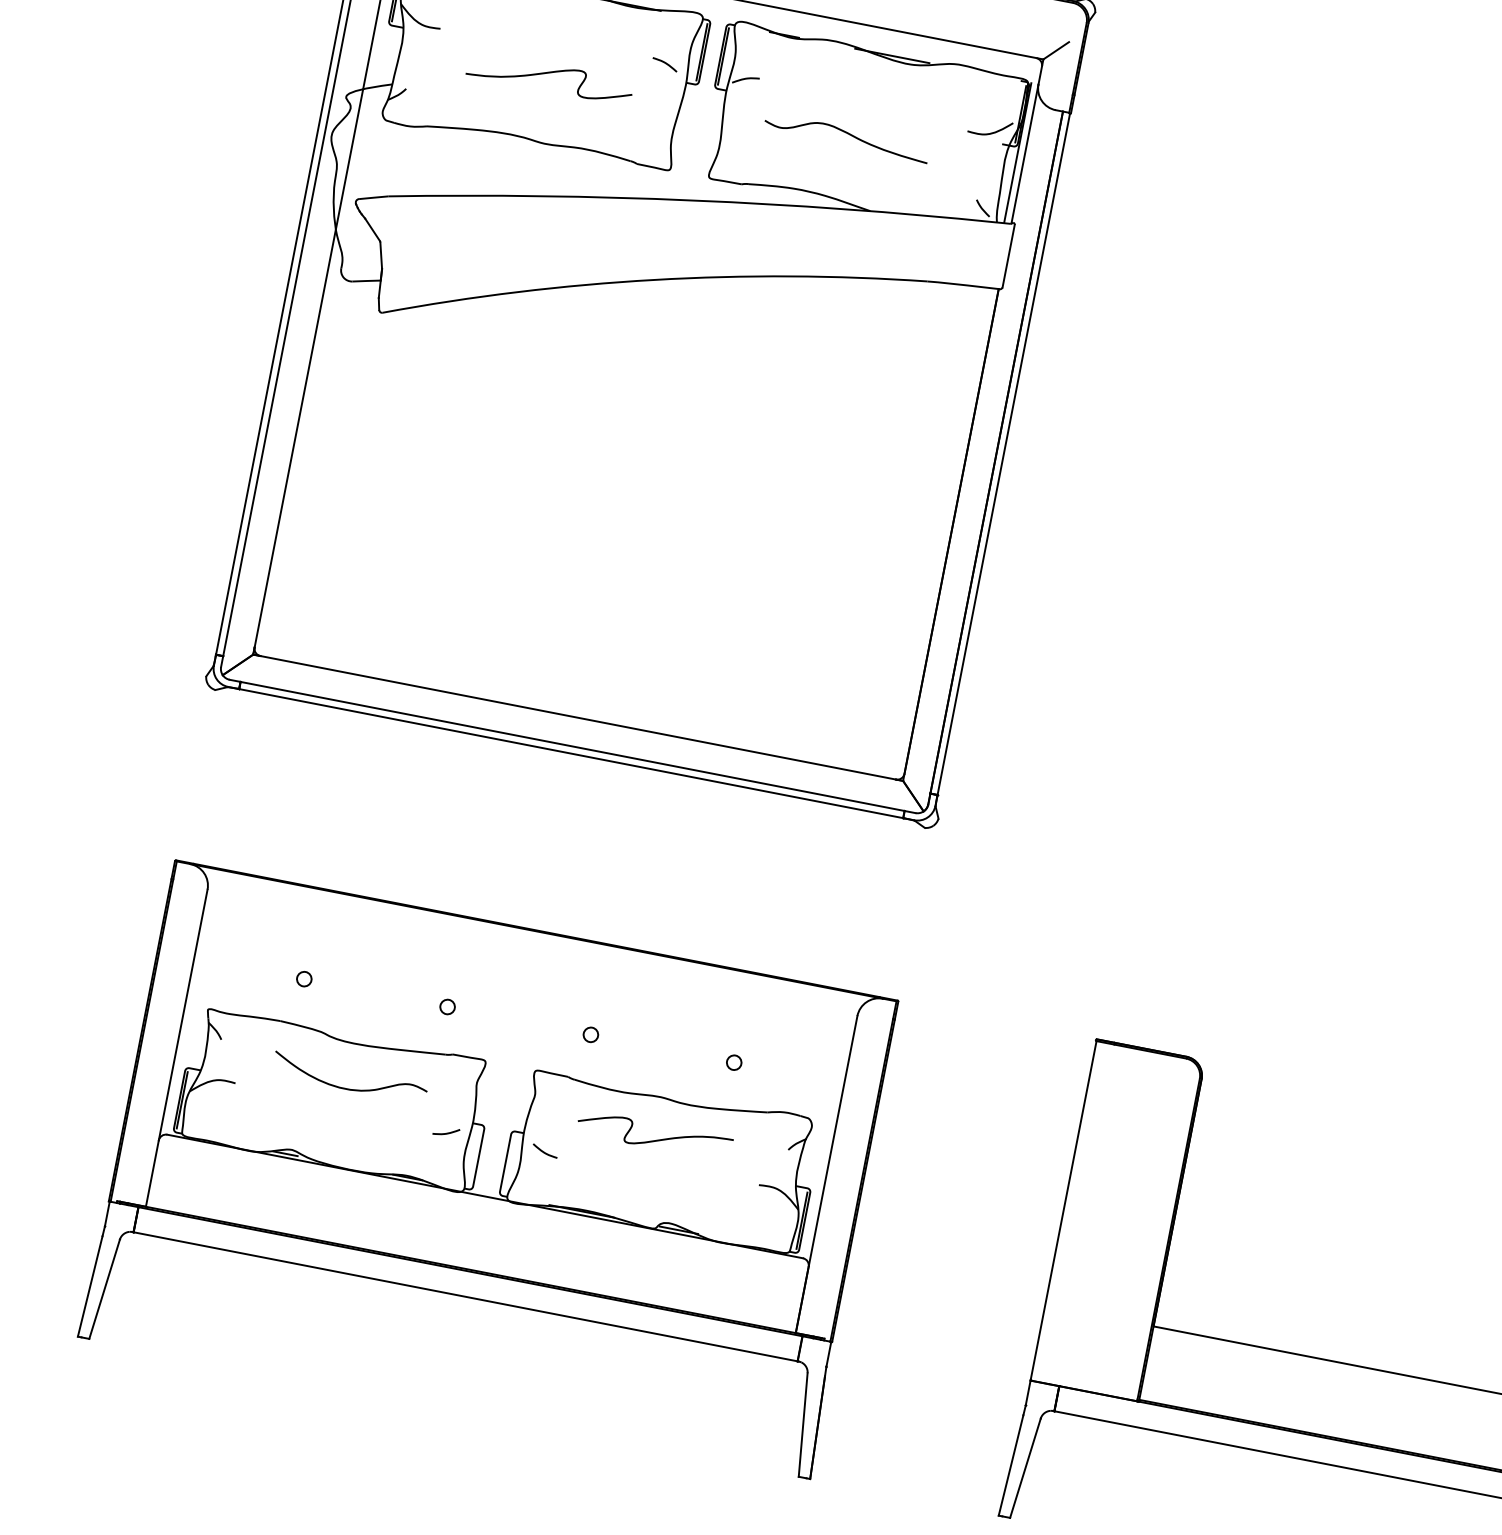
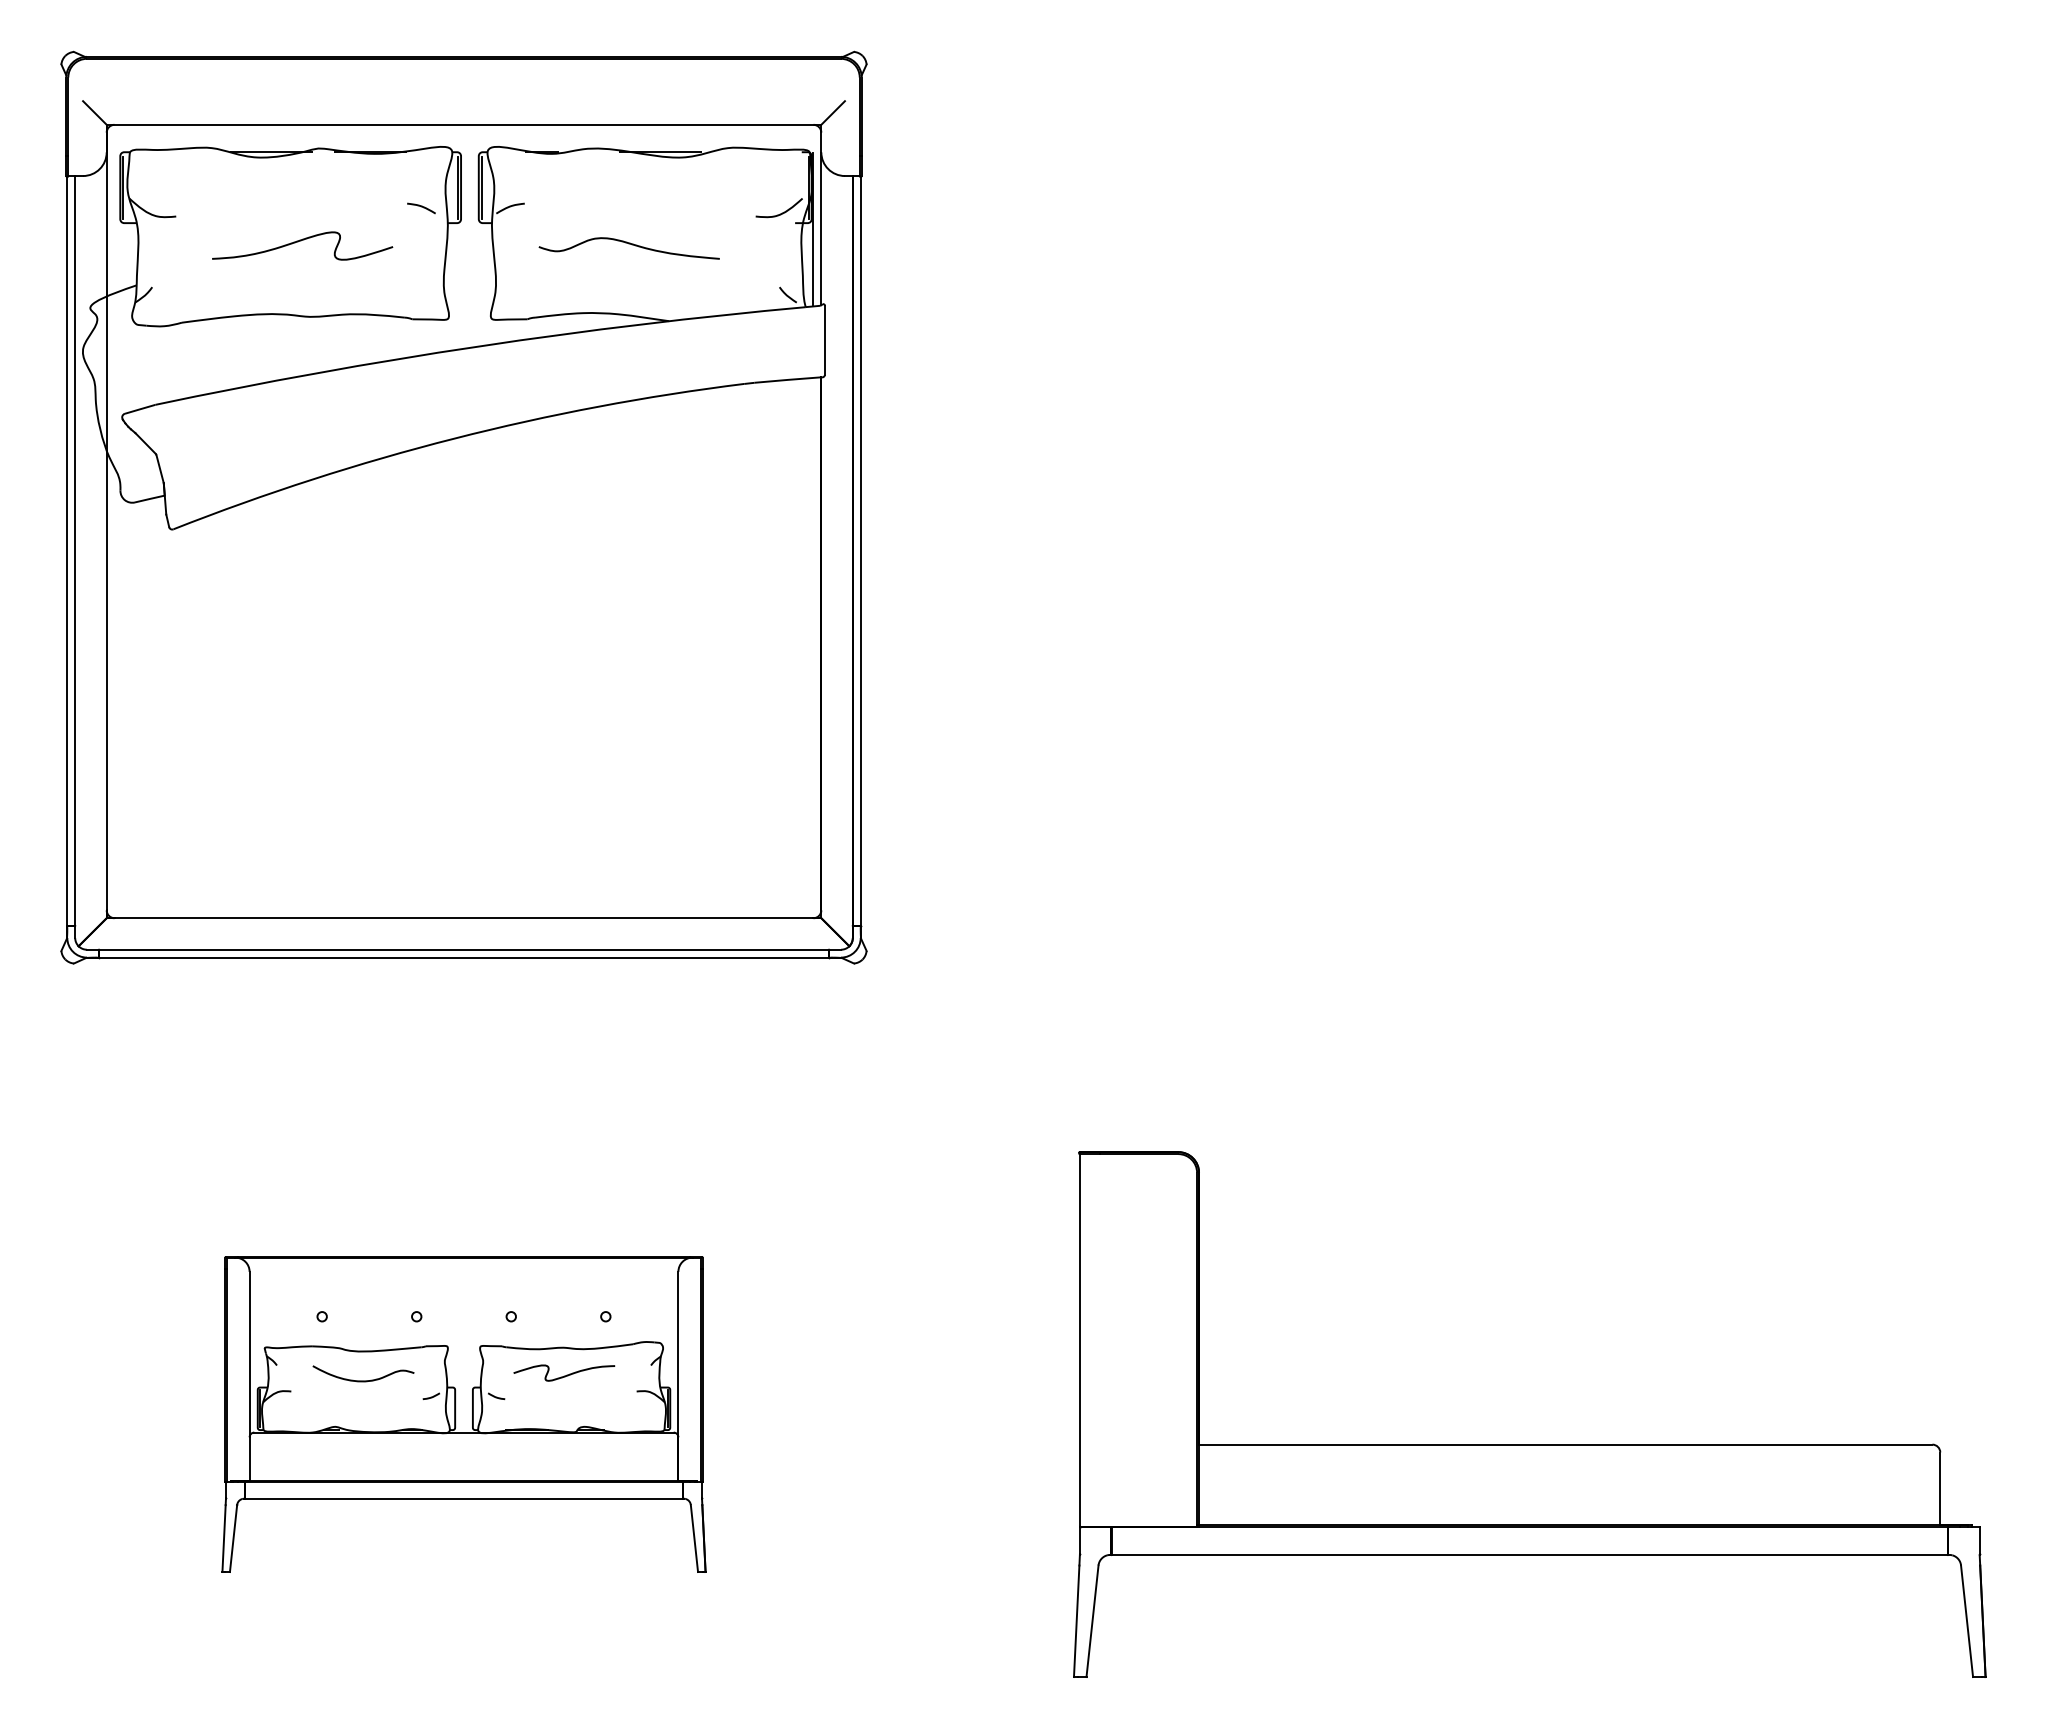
part: (489, 1168) -> (463, 1414), size x0.6

